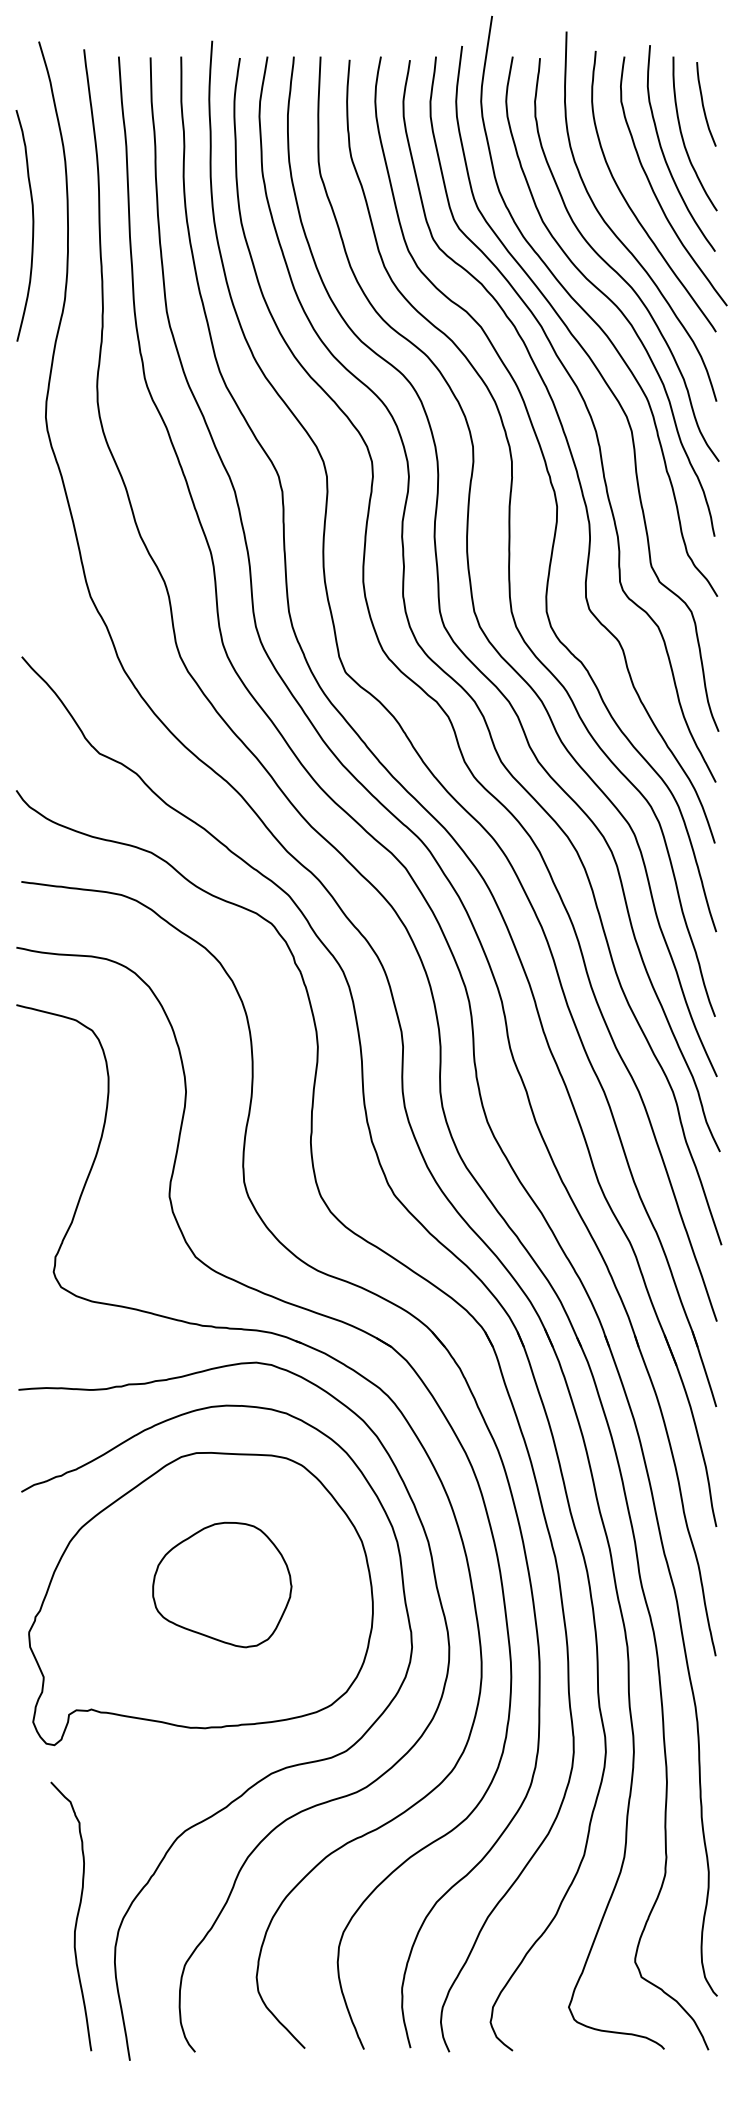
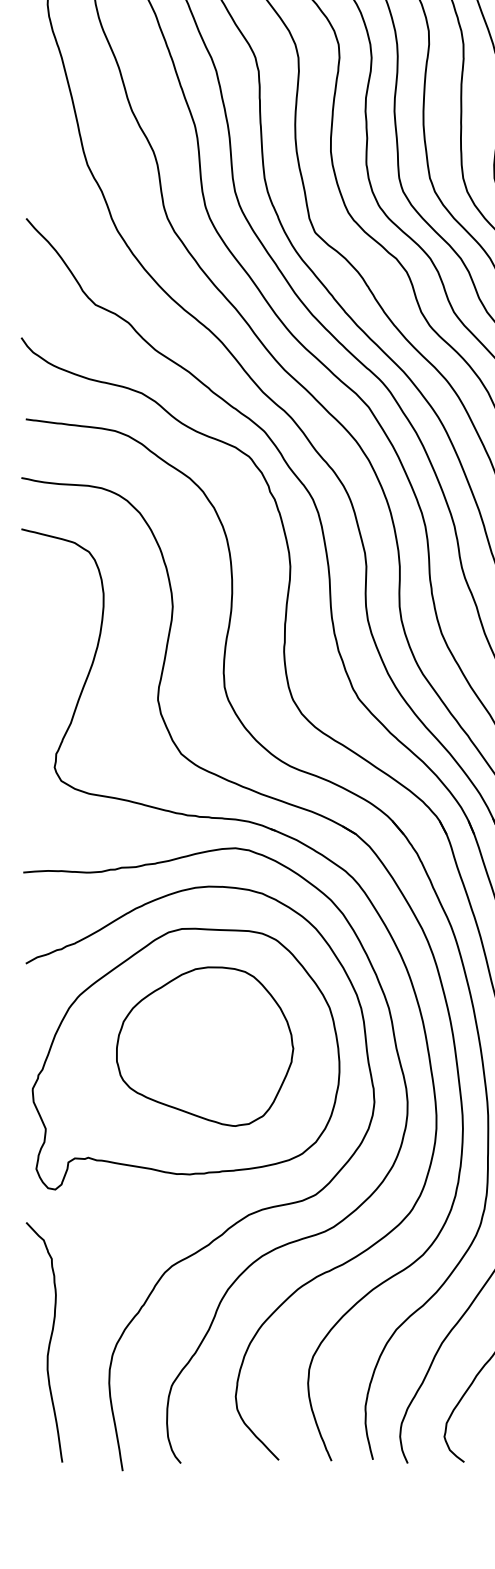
part: (222, 1584) -> (205, 1046), size x1.43
curve: (76, 1916) -> (49, 1342), moved

